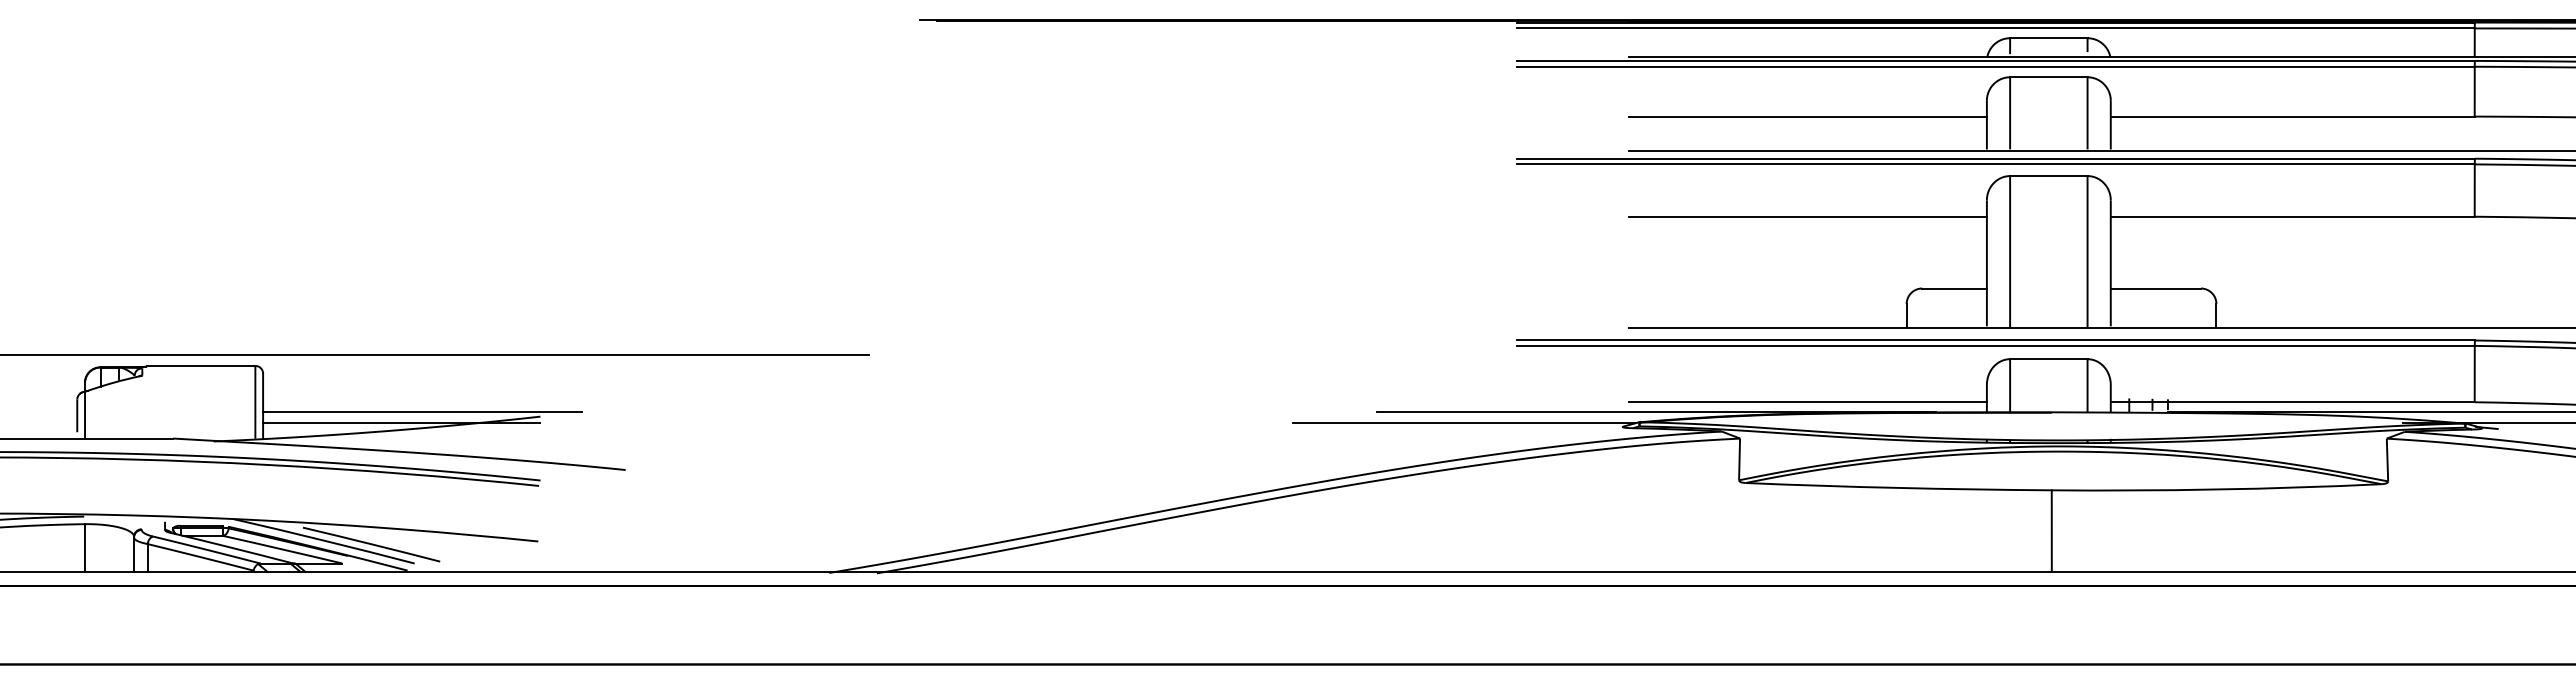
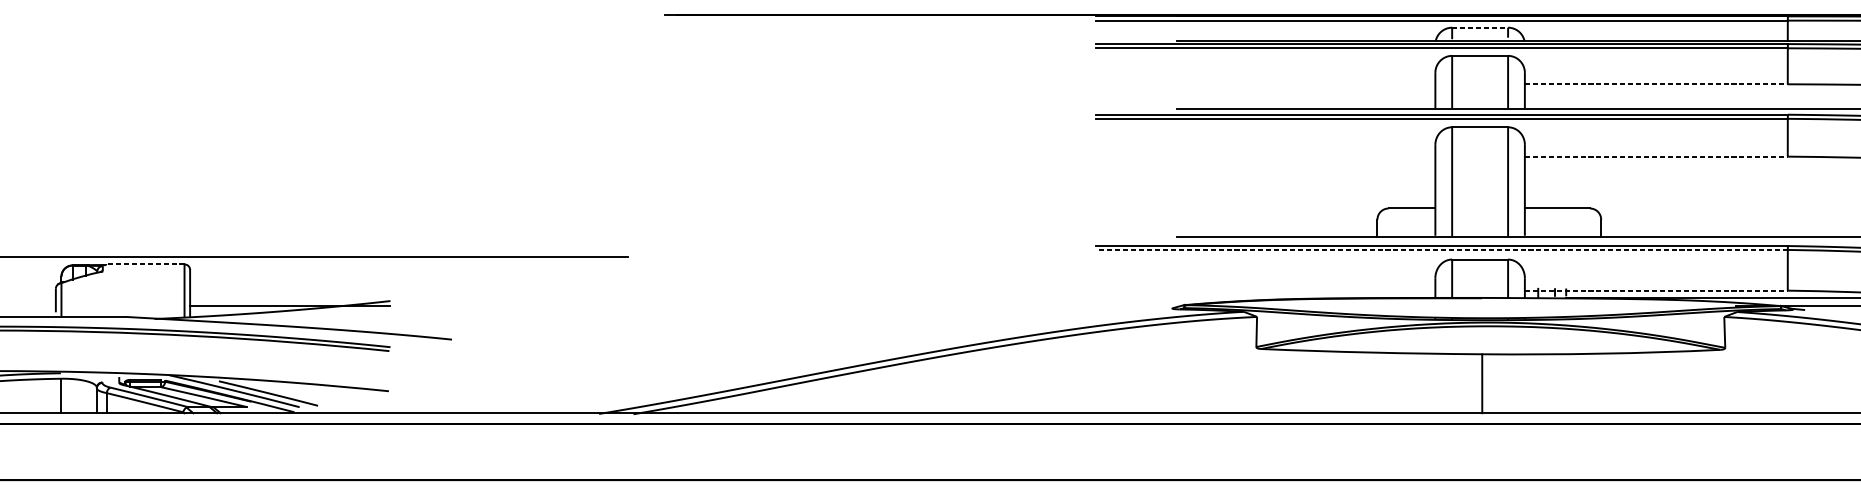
line: (2048, 38) -> (1479, 27), solid -> dashed
line: (1807, 116) -> (1305, 84), removed
line: (2292, 116) -> (1656, 84), solid -> dashed
line: (1807, 216) -> (1305, 156), removed
line: (2292, 216) -> (1656, 156), solid -> dashed
line: (1995, 345) -> (1441, 249), solid -> dashed
line: (200, 365) -> (144, 264), solid -> dashed
line: (1807, 402) -> (1305, 290), removed
line: (2292, 402) -> (1656, 290), solid -> dashed
line: (422, 412) -> (305, 298), removed
line: (1656, 412) -> (1196, 298), removed
line: (1463, 423) -> (1057, 306), removed

